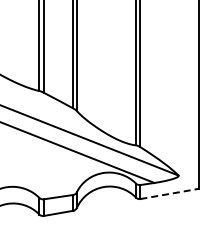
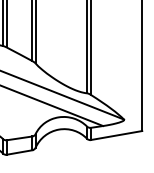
line: (169, 193) -> (116, 135), dashed -> solid

